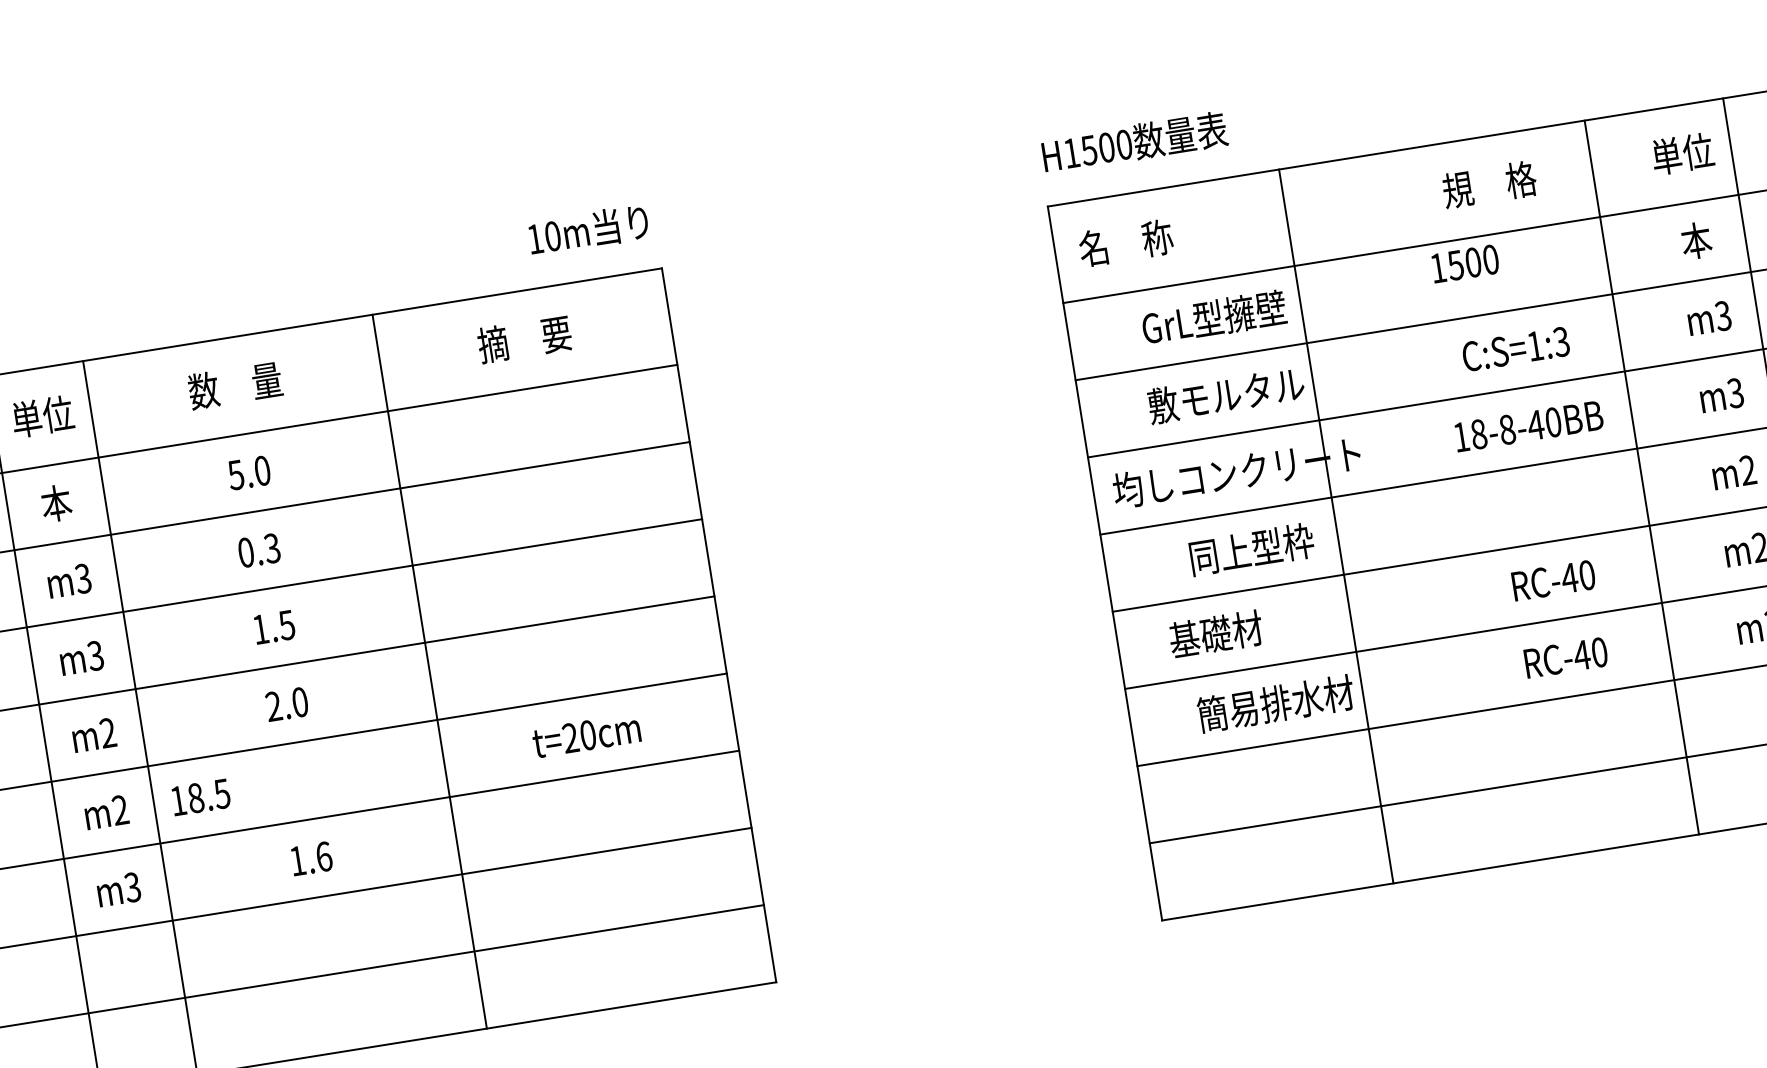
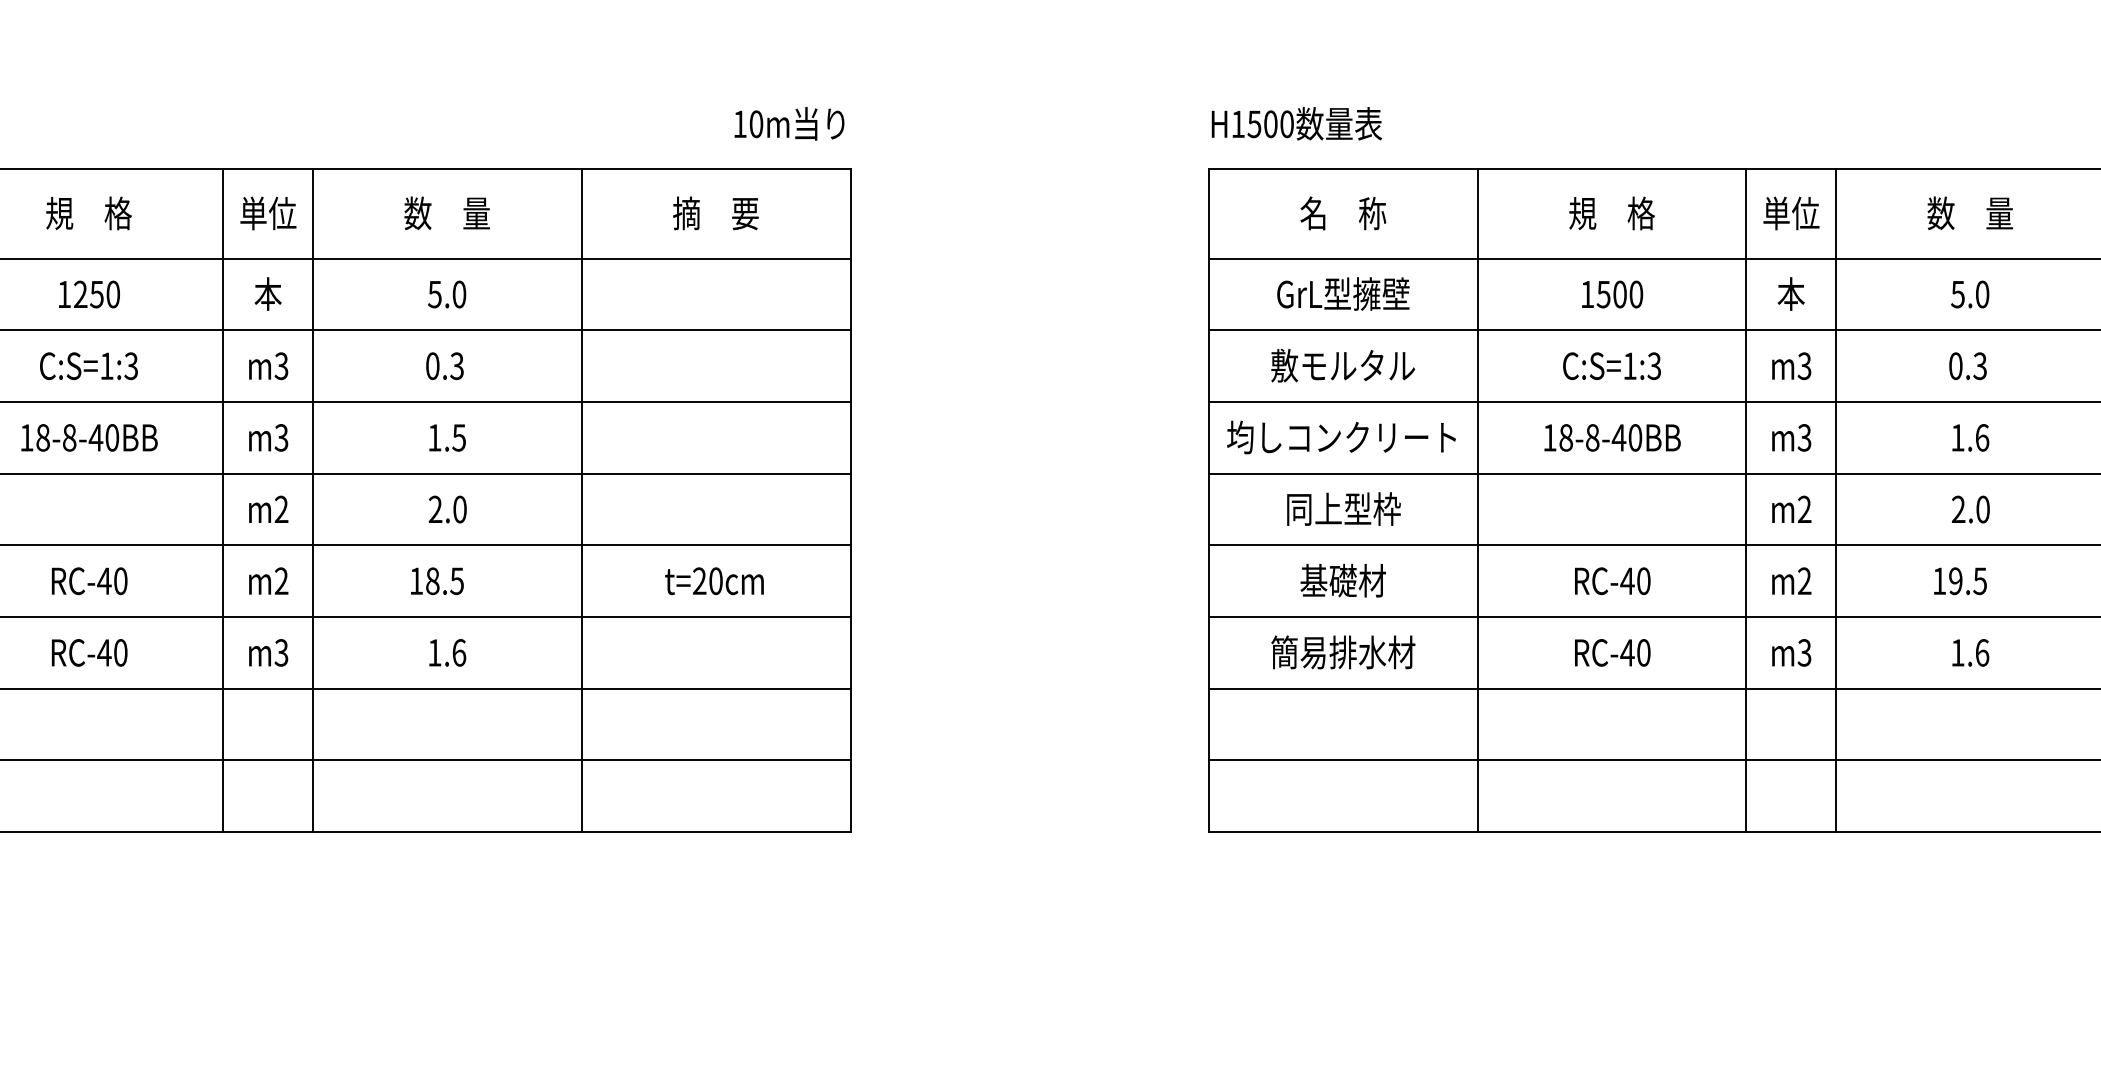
text: (1126, 243) -> (1343, 213), moved
text: (1465, 263) -> (1612, 294), moved
line: (1641, 477) -> (1746, 500), moved
line: (1336, 526) -> (1477, 500), moved
text: (1215, 634) -> (1342, 580), moved
text: (201, 797) -> (437, 581), moved

